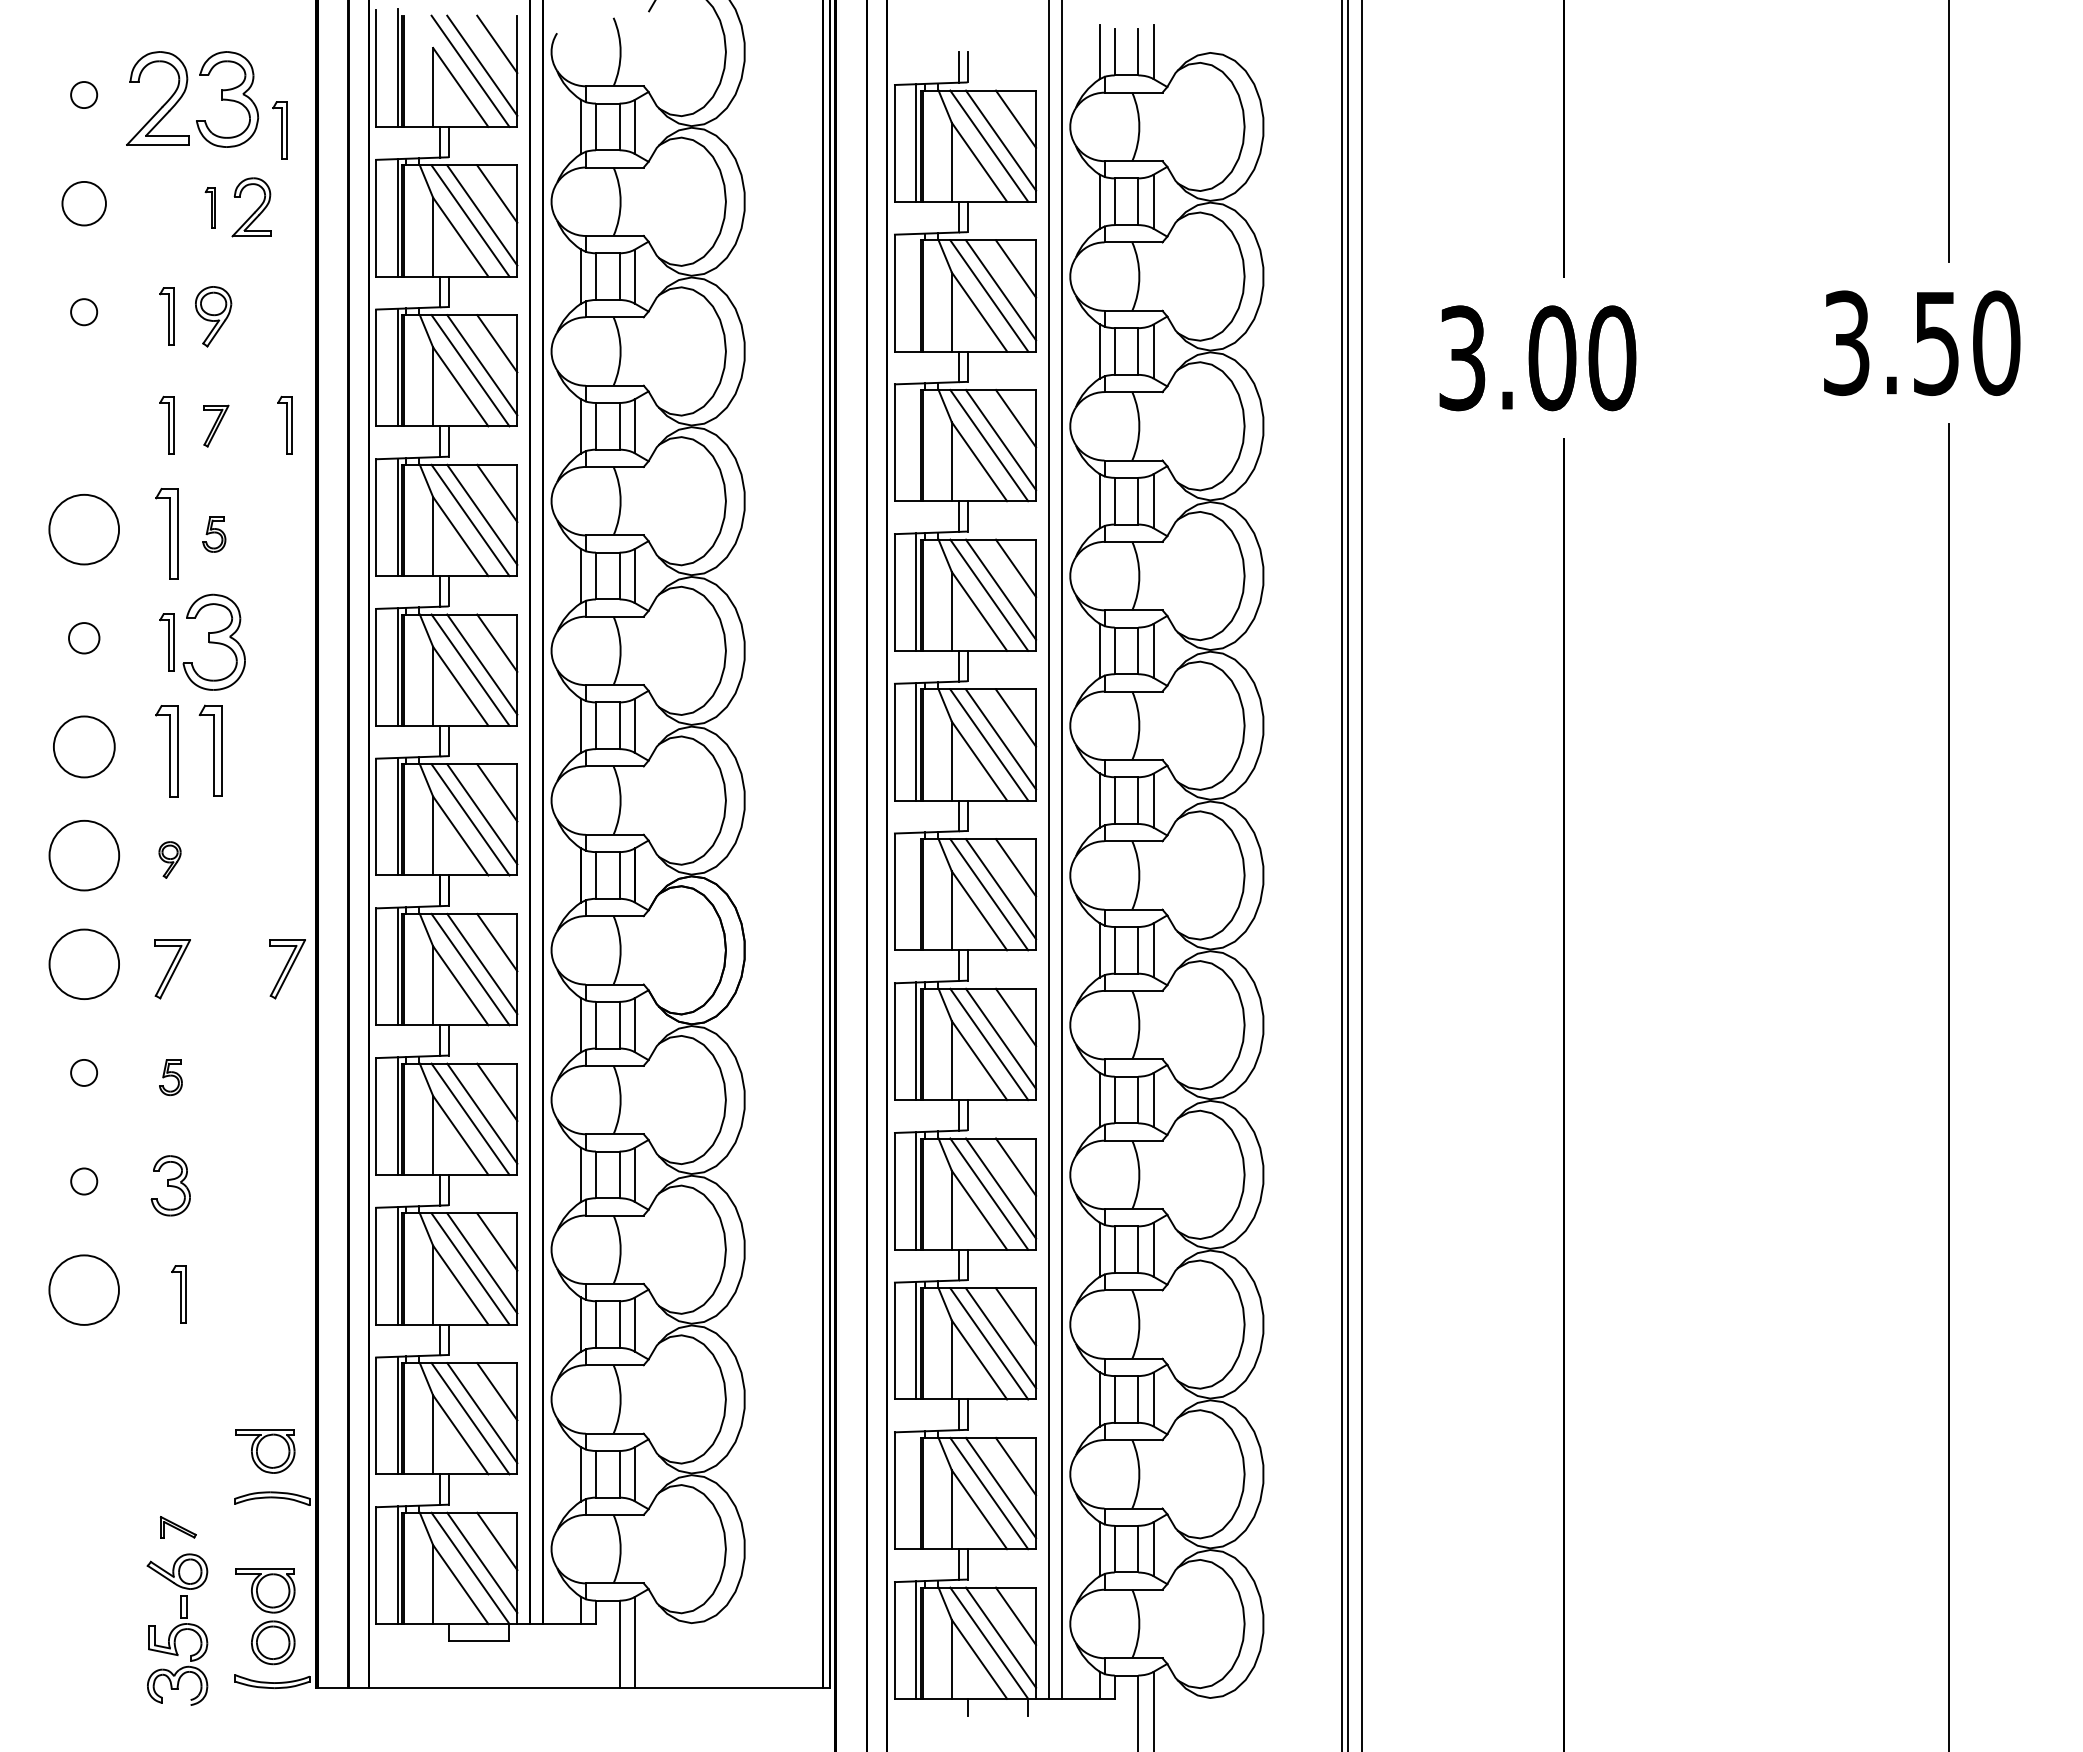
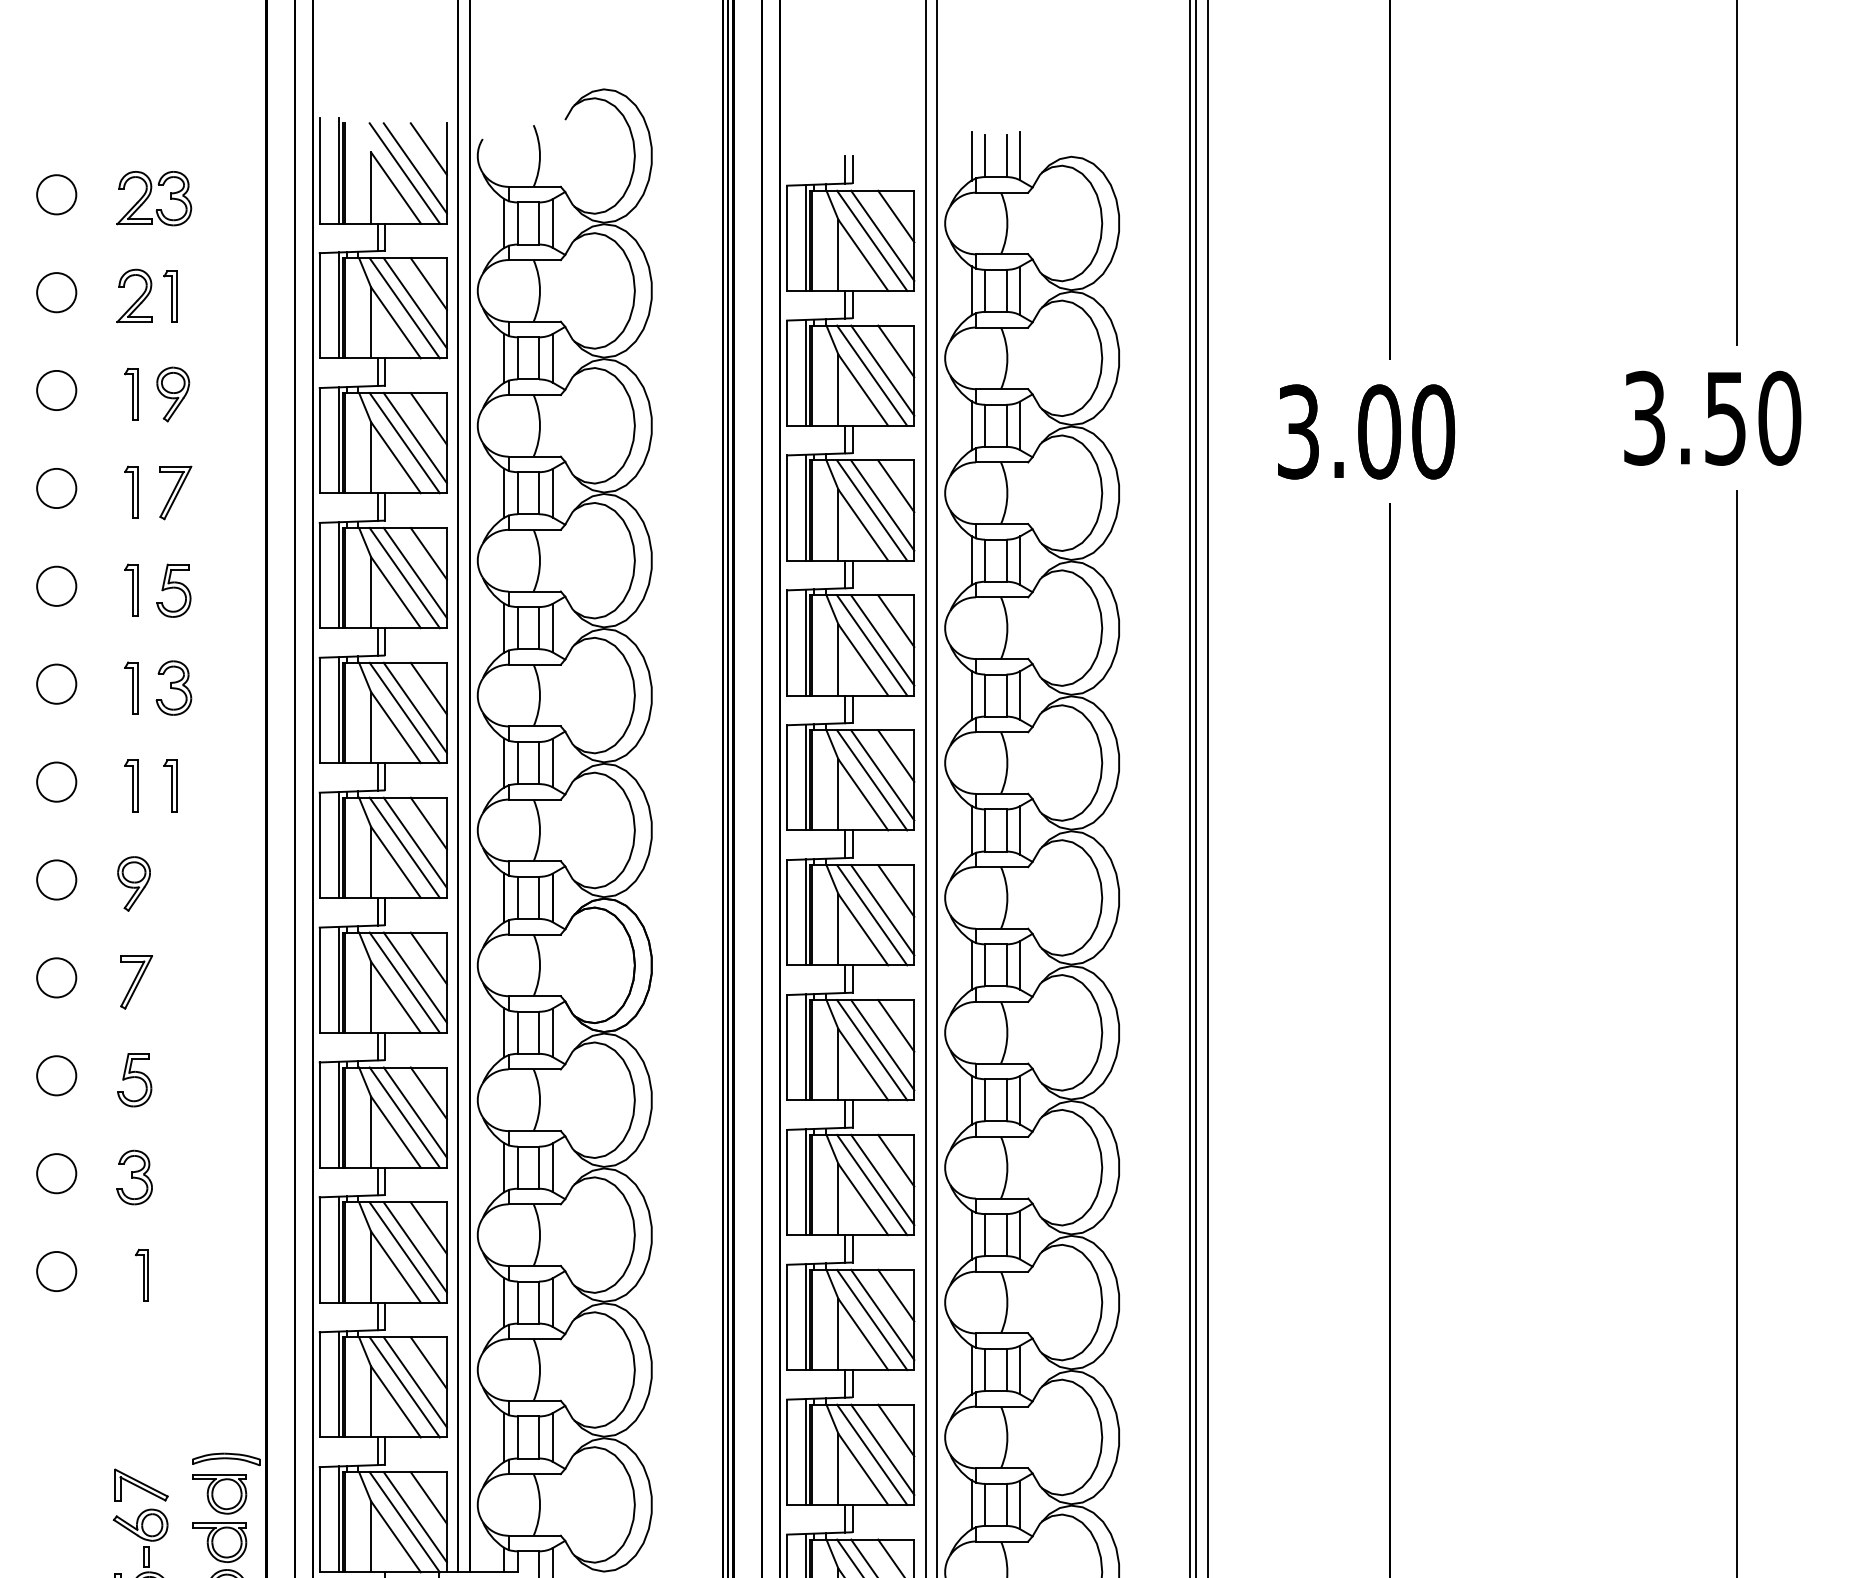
circle: (83, 94) -> (56, 194), size x1.67
part: (192, 98) -> (154, 197), size x0.62
part: (279, 130) -> (232, 226), removed
part: (210, 207) -> (170, 296), size x1.43
part: (251, 207) -> (134, 296), moved
line: (916, 292) -> (806, 372), added
circle: (83, 311) -> (56, 389), size x1.67
circle: (83, 420) -> (56, 487), added
part: (284, 424) -> (237, 491), removed
part: (216, 426) -> (175, 493), size x1.43
line: (916, 442) -> (806, 507), added
circle: (83, 529) -> (56, 586), size x0.62
part: (166, 533) -> (130, 589), size x0.62
part: (214, 534) -> (174, 590), size x1.67
circle: (83, 638) -> (56, 684), size x1.43
part: (214, 642) -> (174, 688), size x0.62
circle: (83, 746) -> (56, 781), size x0.71
part: (166, 750) -> (130, 785), size x0.62
part: (210, 751) -> (170, 786), size x0.62
circle: (83, 855) -> (56, 879), size x0.62
part: (169, 859) -> (133, 883), size x1.67
line: (916, 891) -> (806, 912), added
circle: (83, 963) -> (56, 977), size x0.62
part: (287, 969) -> (239, 982), removed
circle: (83, 1072) -> (56, 1075), size x1.67
part: (170, 1077) -> (134, 1079), size x1.67
circle: (83, 1181) -> (56, 1173), size x1.67
circle: (83, 1289) -> (56, 1270), size x0.62
part: (265, 1451) -> (220, 1494), moved
line: (916, 1490) -> (806, 1452), added
part: (178, 1527) -> (141, 1485), size x1.67

